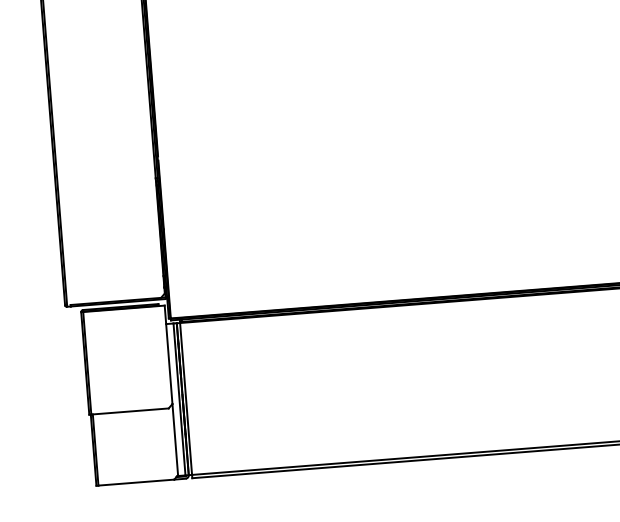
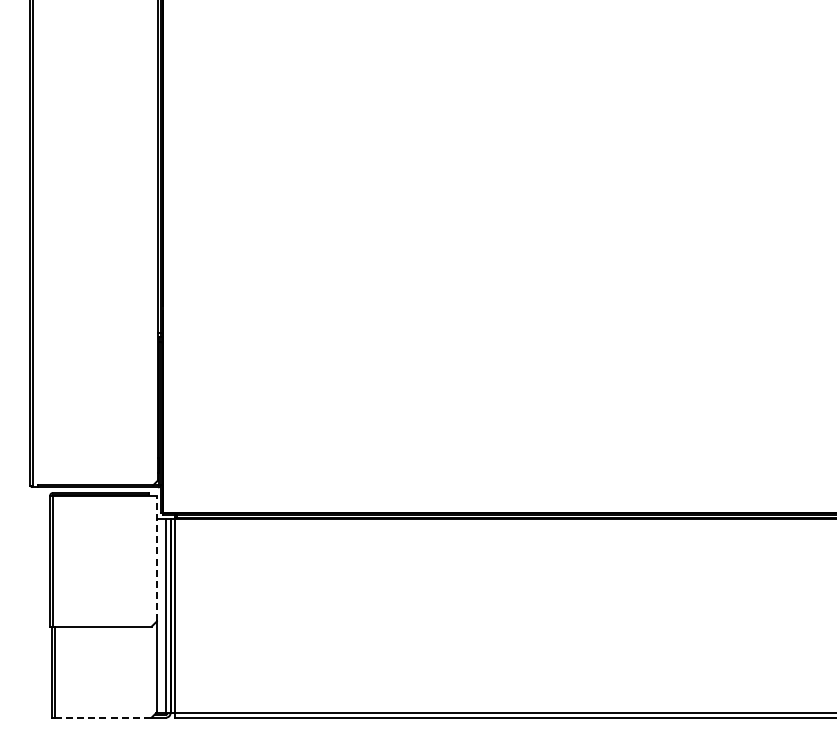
line: (168, 354) -> (156, 558), solid -> dashed
line: (136, 482) -> (103, 717), solid -> dashed

